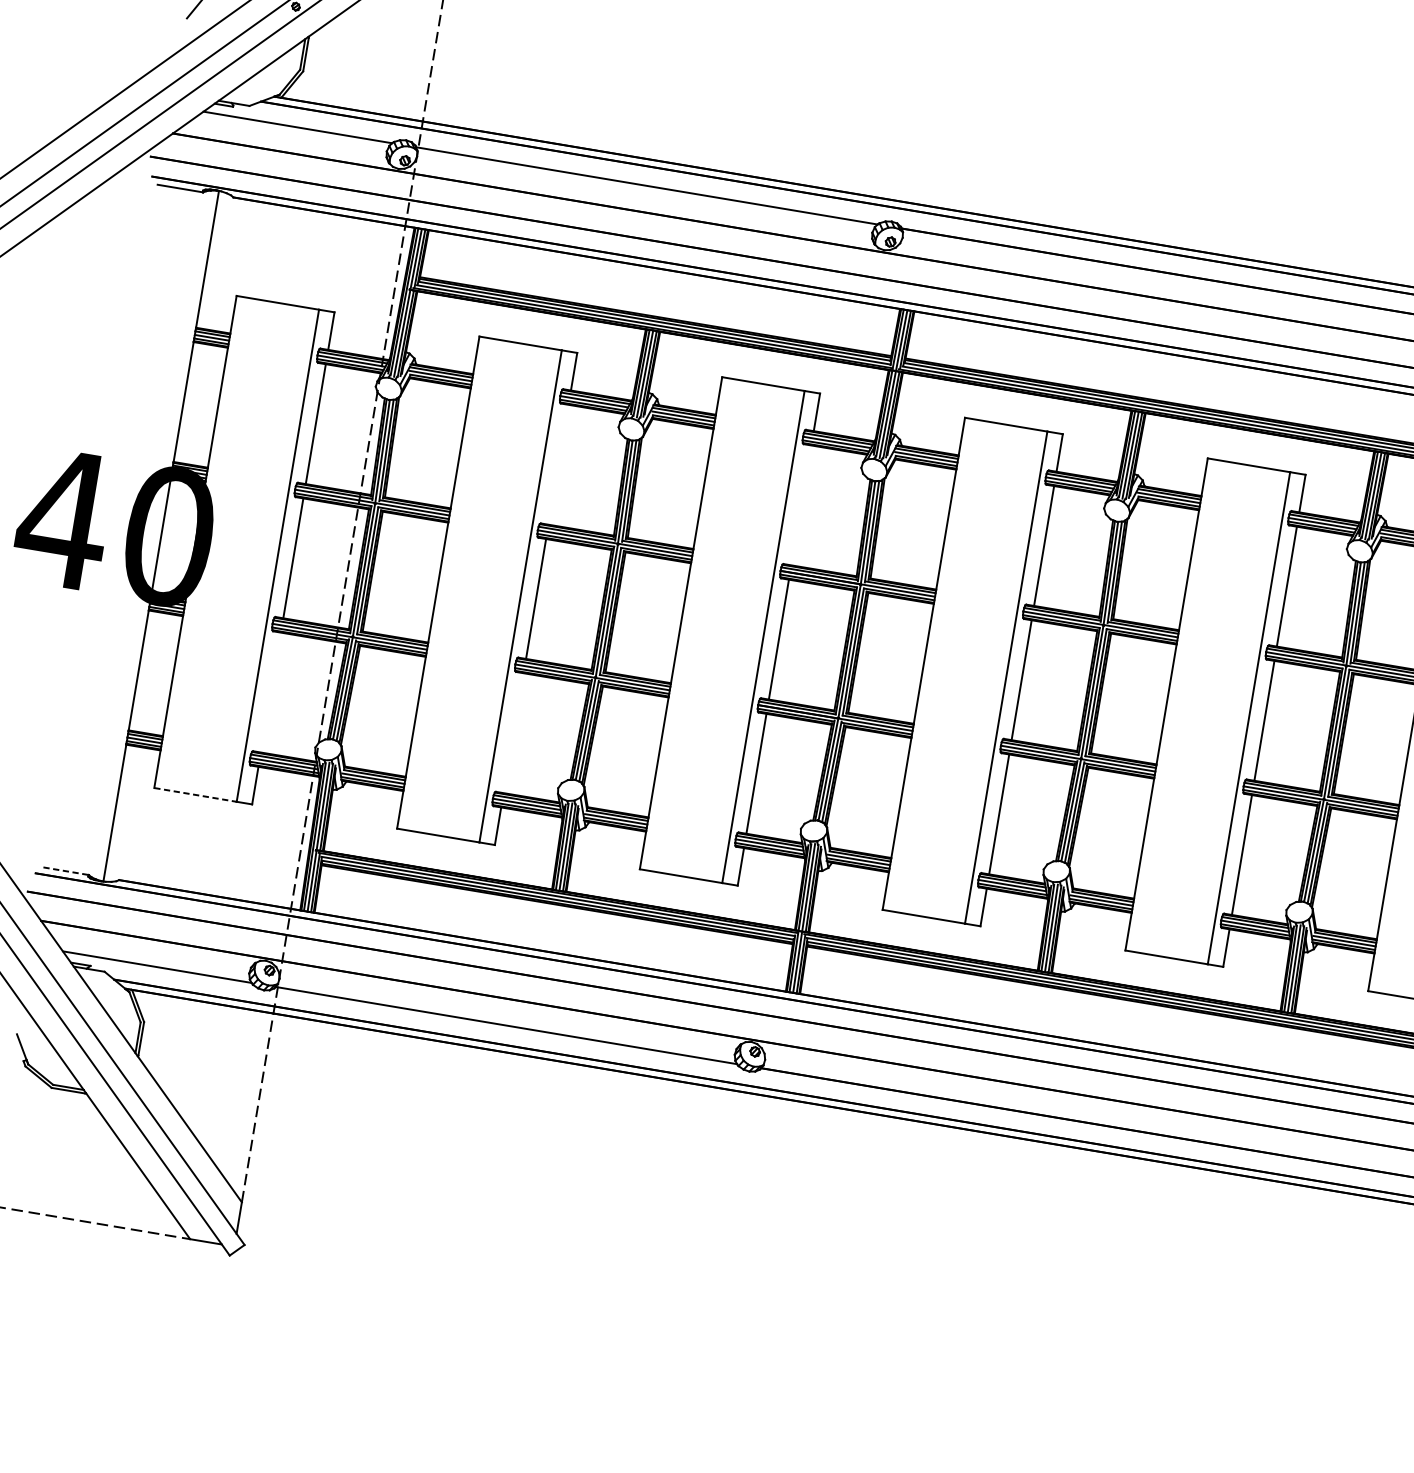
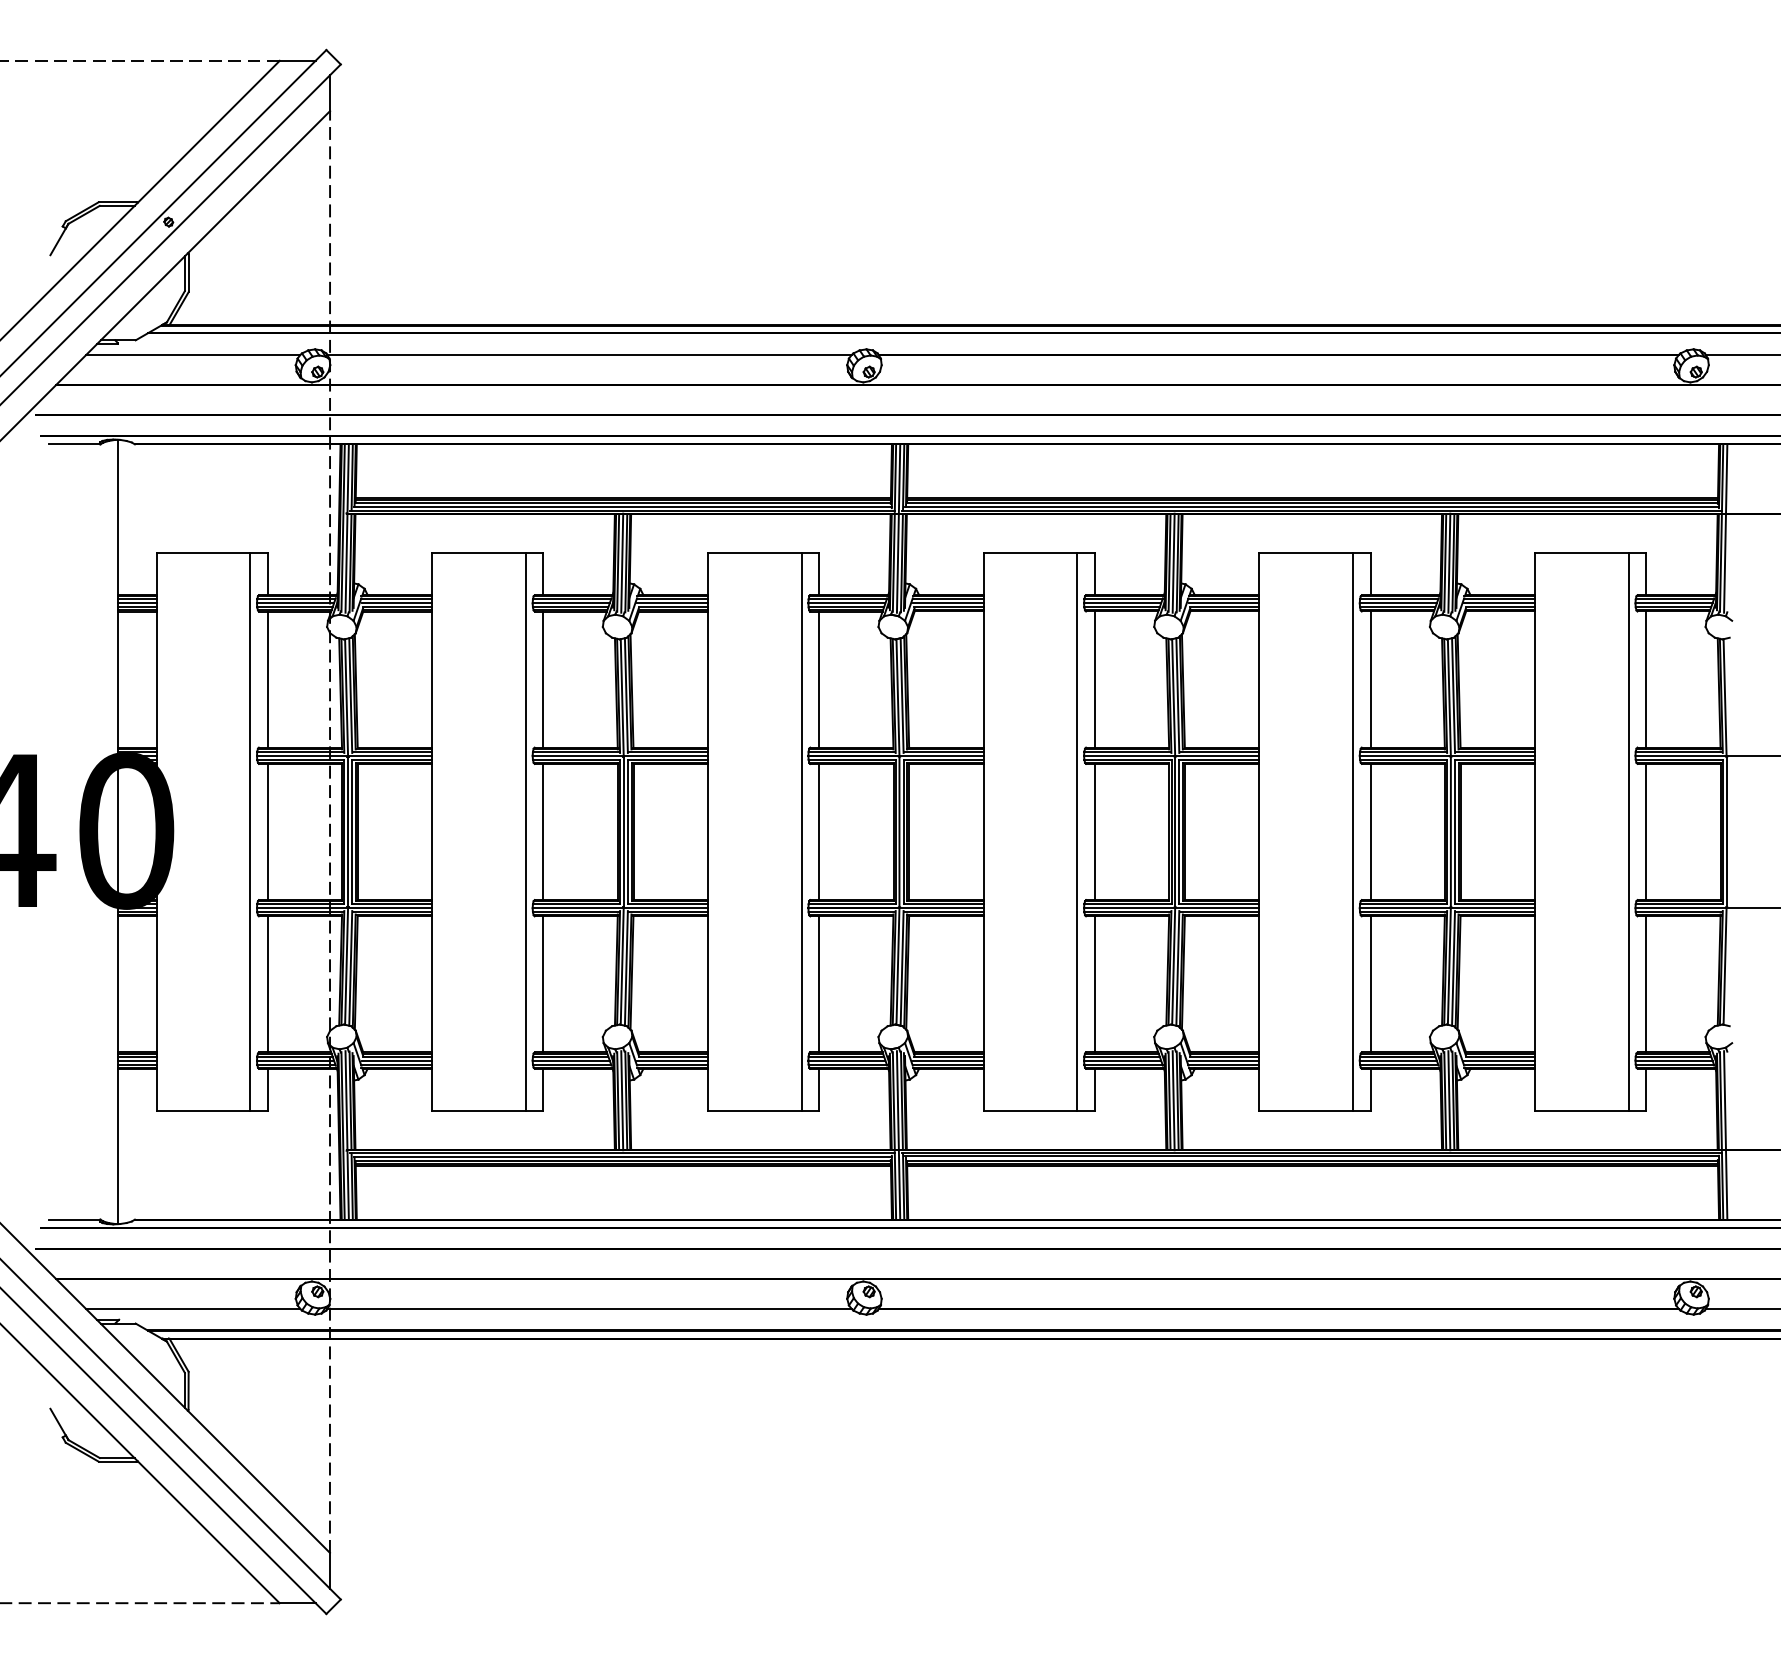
line: (558, 464) -> (543, 679), added
line: (801, 505) -> (819, 679), added
line: (270, 692) -> (267, 984), added
line: (513, 733) -> (543, 984), added
line: (195, 794) -> (203, 1111), dashed -> solid
line: (66, 871) -> (74, 1219), dashed -> solid

